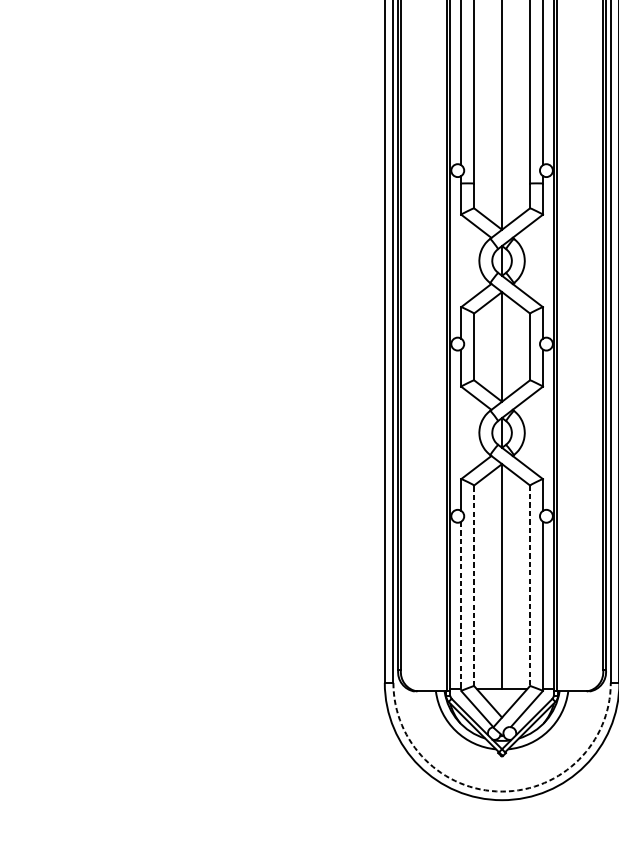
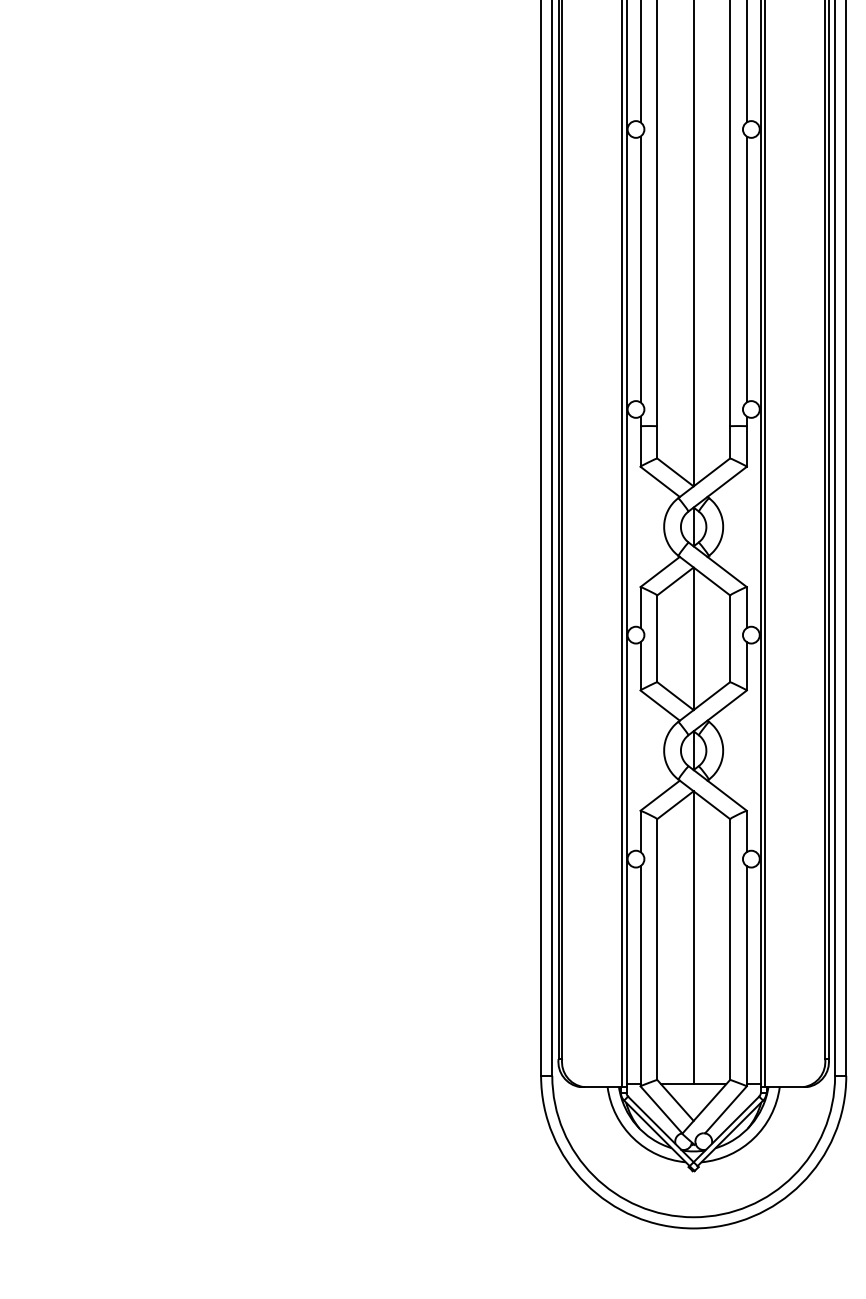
line: (474, 585) -> (657, 949), dashed -> solid
line: (530, 586) -> (730, 950), dashed -> solid
line: (461, 606) -> (640, 976), dashed -> solid
arc: (501, 791) -> (693, 1217), dashed -> solid

